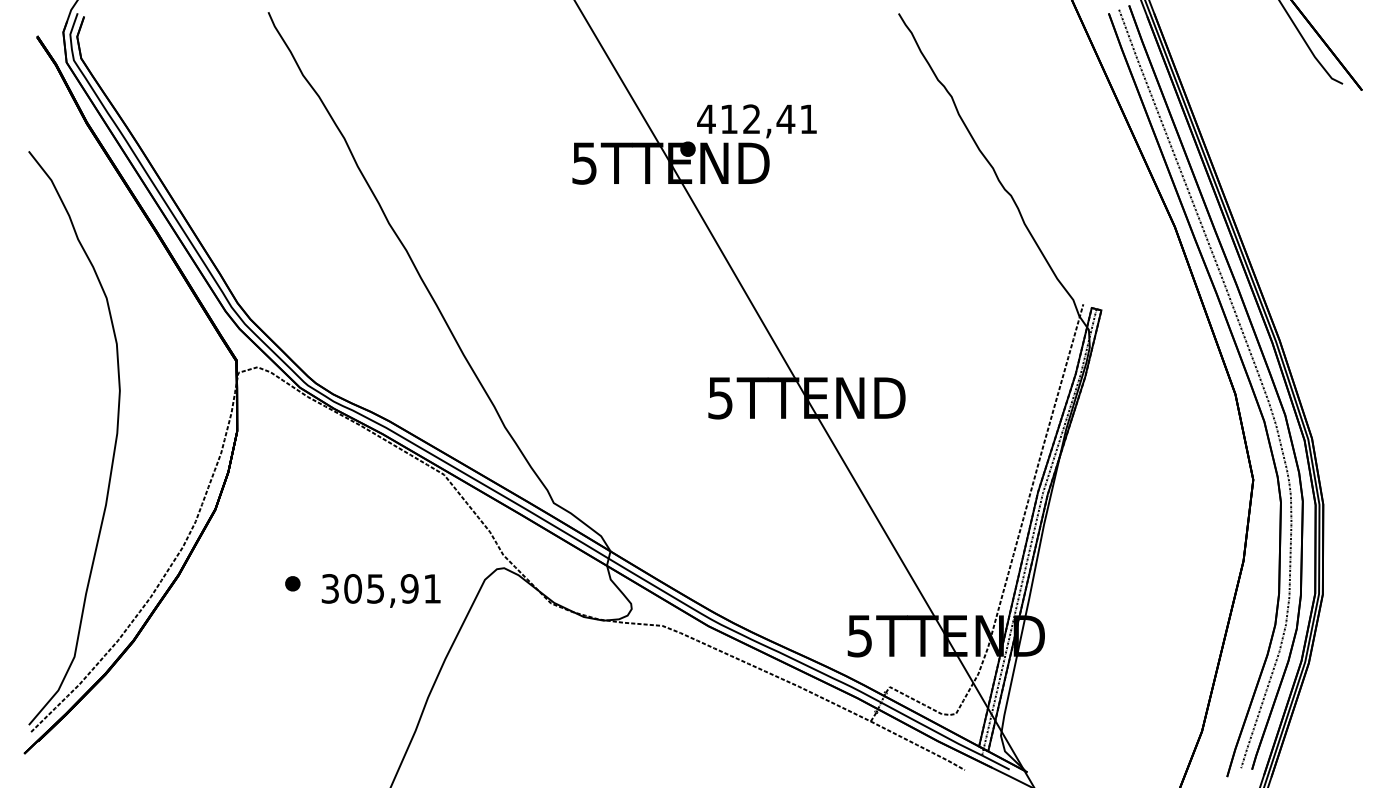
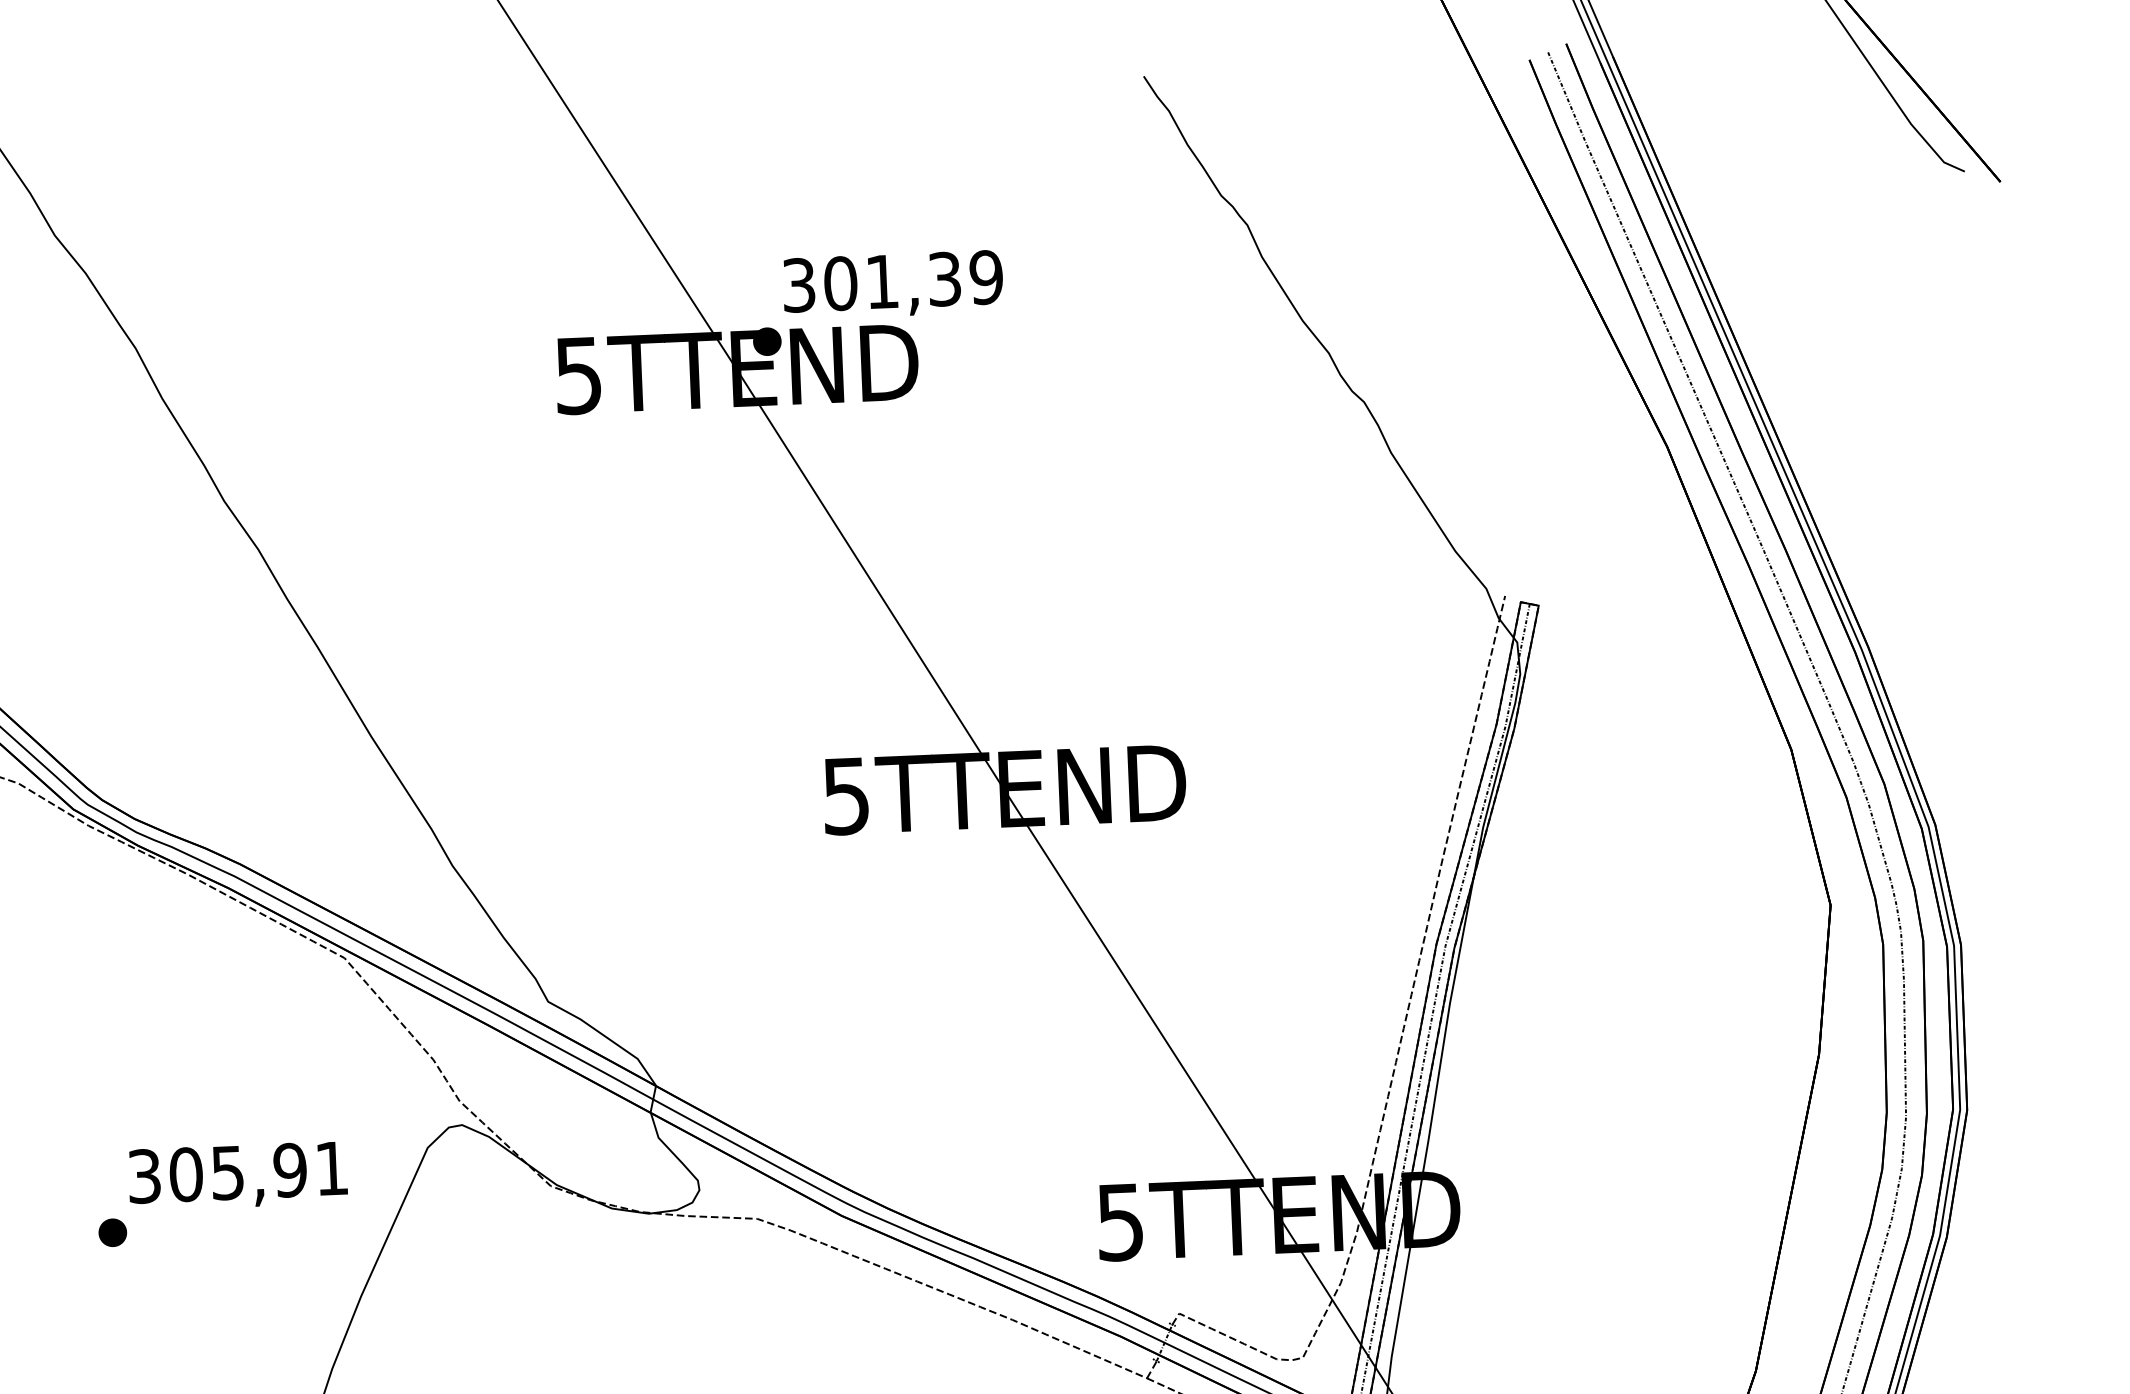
text: (757, 119) -> (892, 281), 412,41 -> 301,39
part: (292, 583) -> (112, 1232), moved

